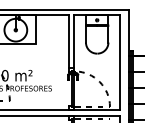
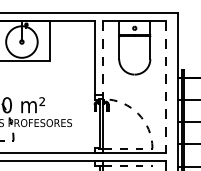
line: (74, 42) -> (103, 59), solid -> dashed
line: (119, 62) -> (165, 86), solid -> dashed

